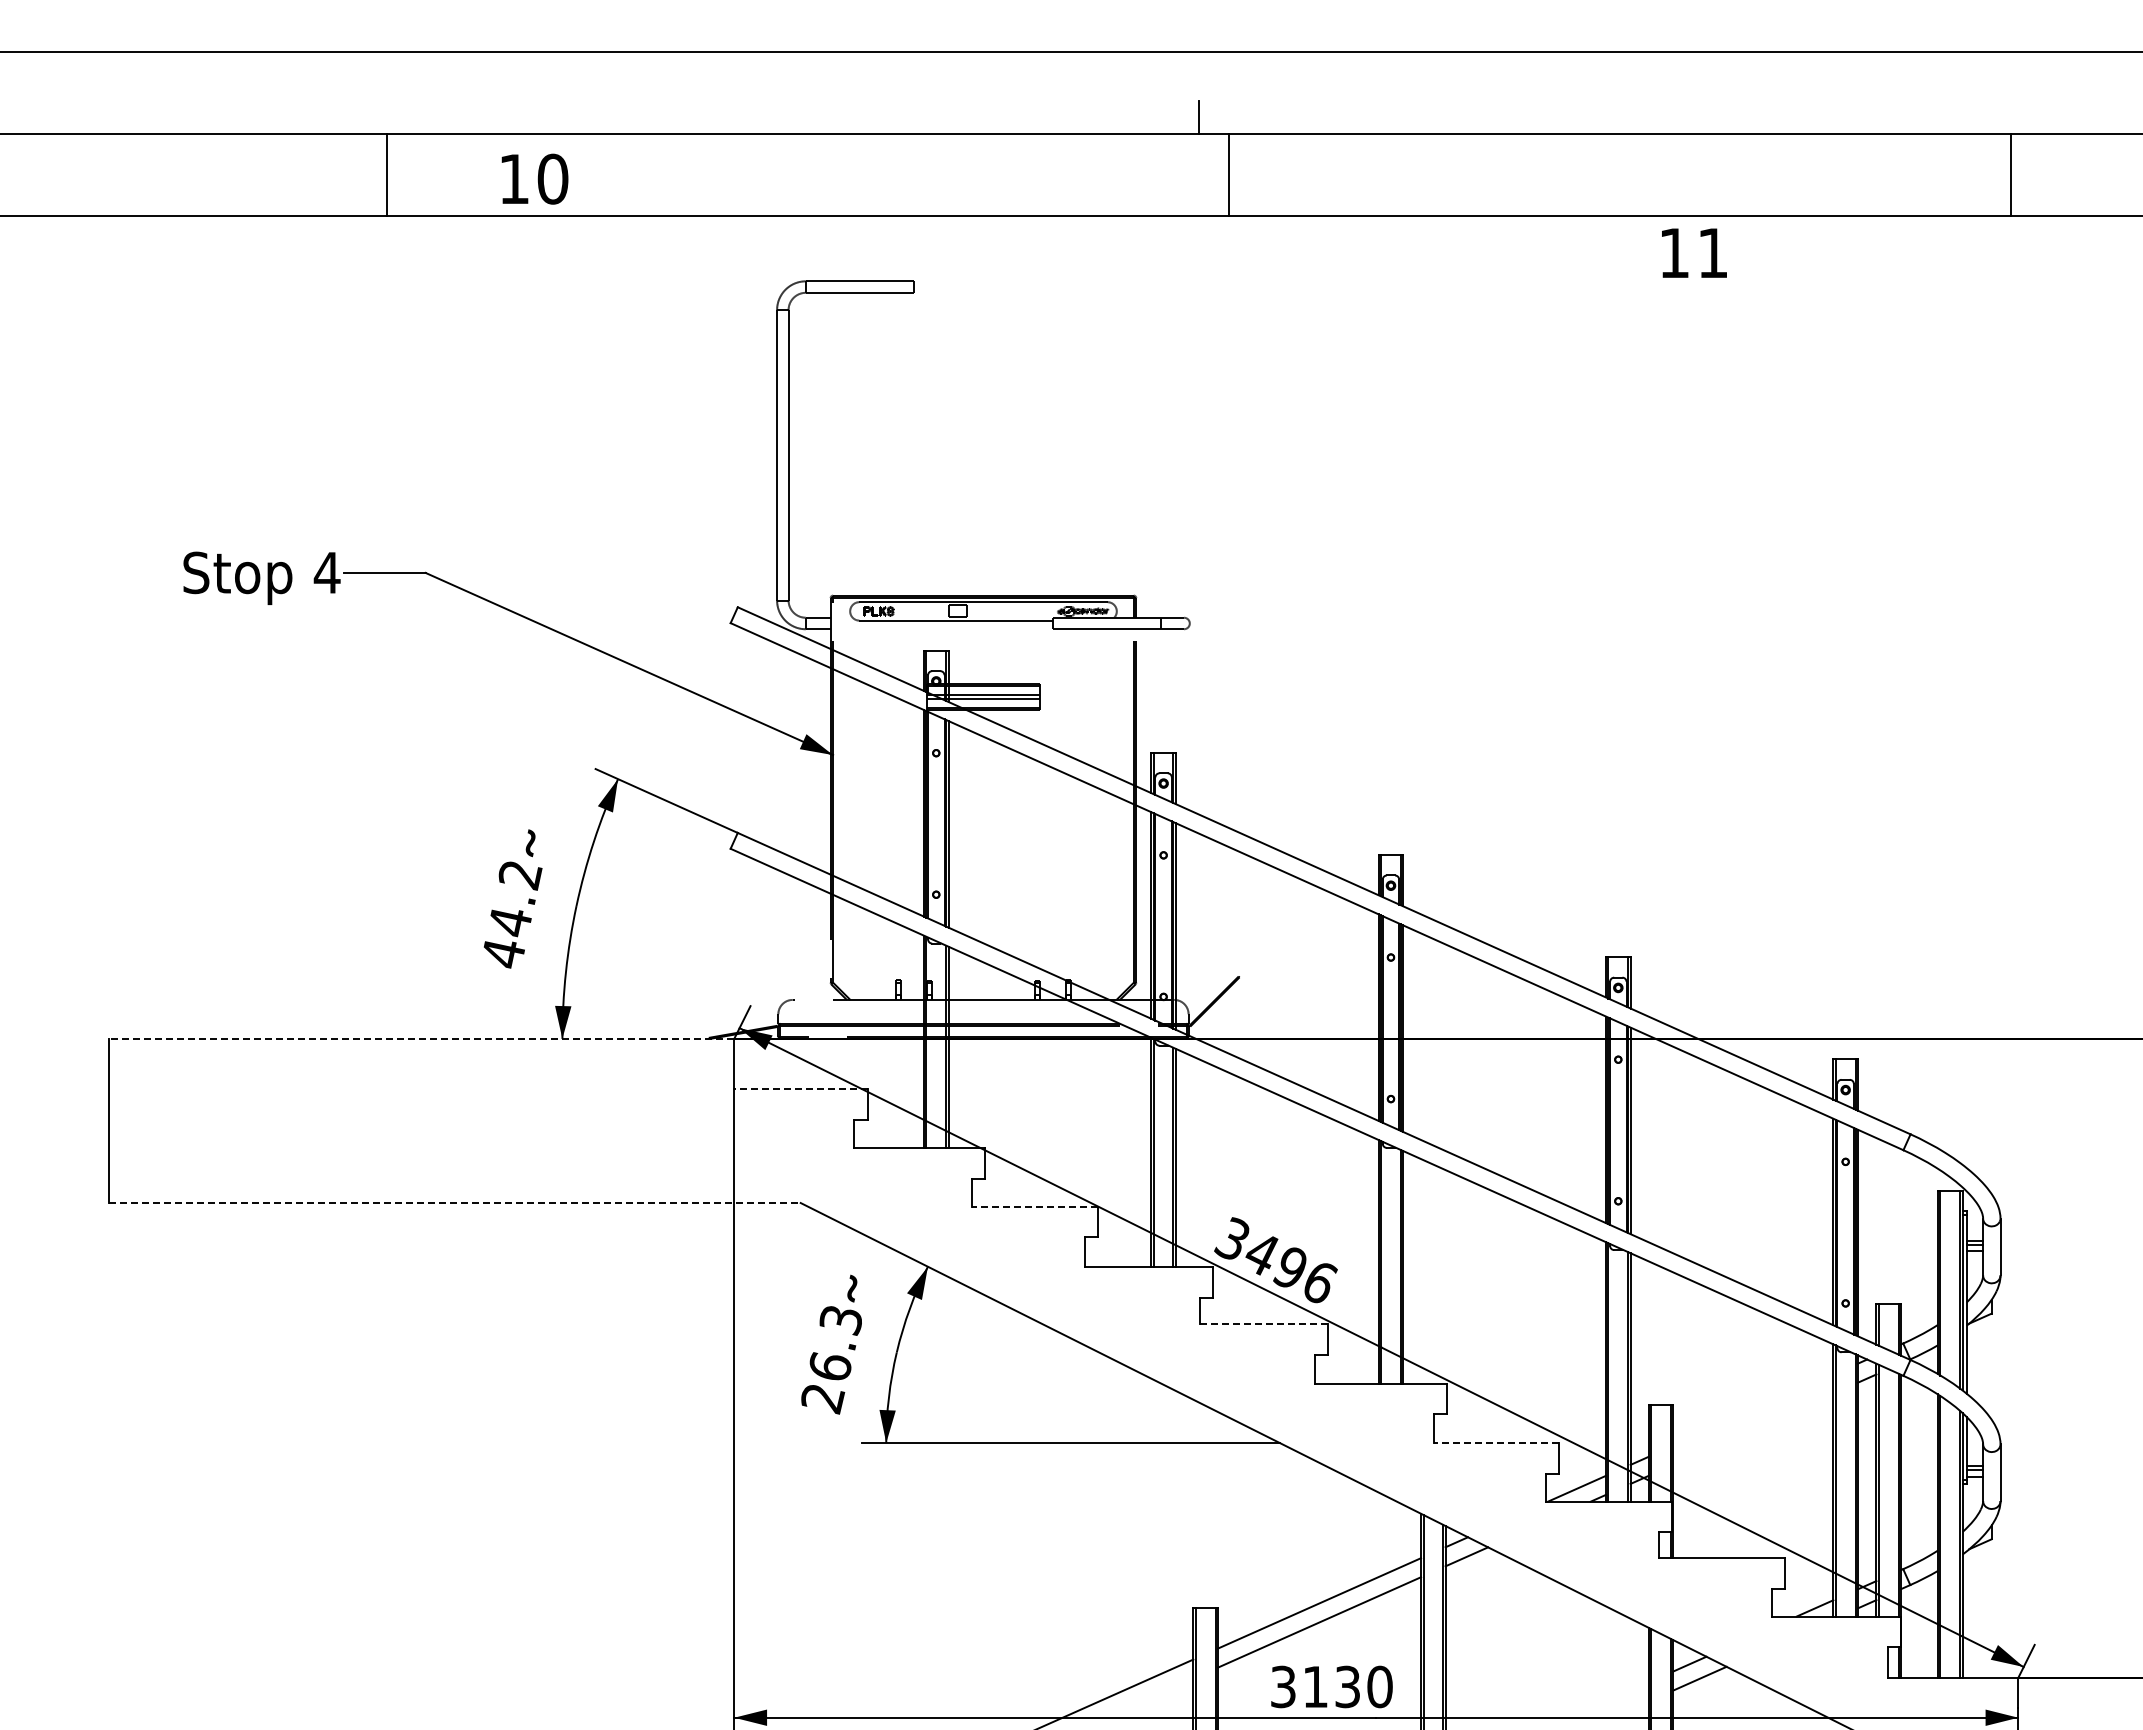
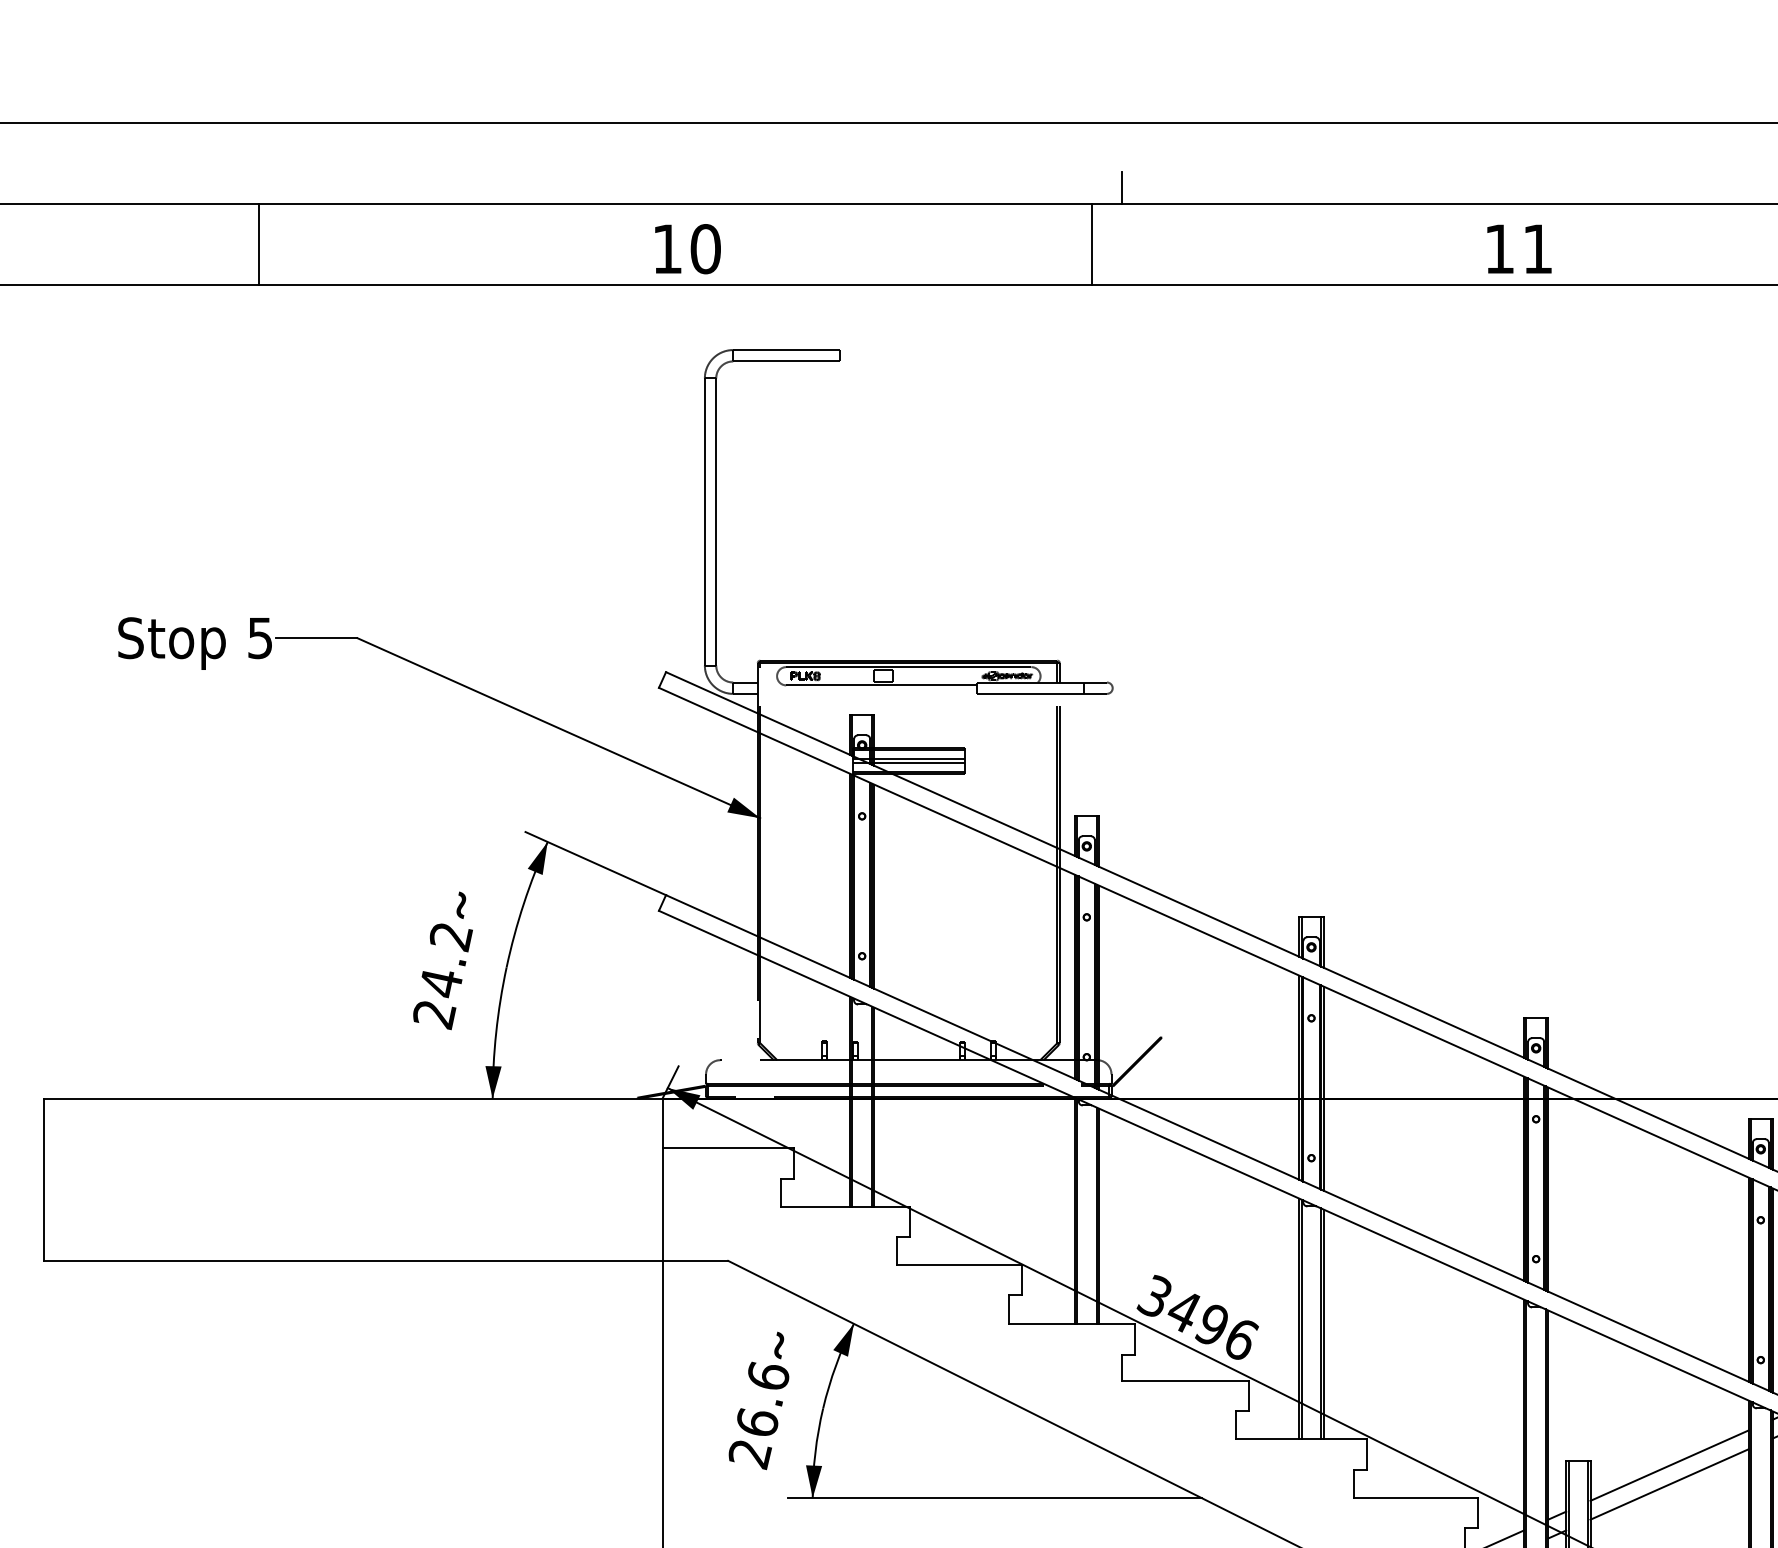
line: (387, 174) -> (259, 244), moved
line: (1229, 174) -> (1091, 244), moved
text: (534, 178) -> (687, 248), moved
text: (1694, 252) -> (1519, 248), moved
text: (326, 573) -> (259, 638), 4 -> 5
text: (503, 954) -> (434, 1015), 44.2 -> 24.2
line: (421, 1038) -> (353, 1098), dashed -> solid
line: (800, 1088) -> (727, 1147), dashed -> solid
line: (455, 1203) -> (387, 1261), dashed -> solid
line: (1034, 1206) -> (959, 1264), dashed -> solid
text: (840, 1320) -> (767, 1376), 26.3 -> 26.6
line: (1263, 1324) -> (1185, 1380), dashed -> solid
line: (1753, 1409) -> (1669, 1464), added
line: (1753, 1428) -> (1669, 1483), added
line: (1496, 1443) -> (1415, 1498), dashed -> solid

